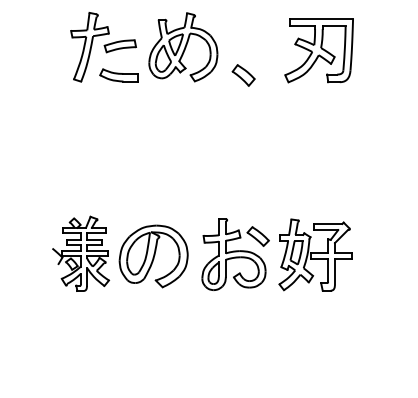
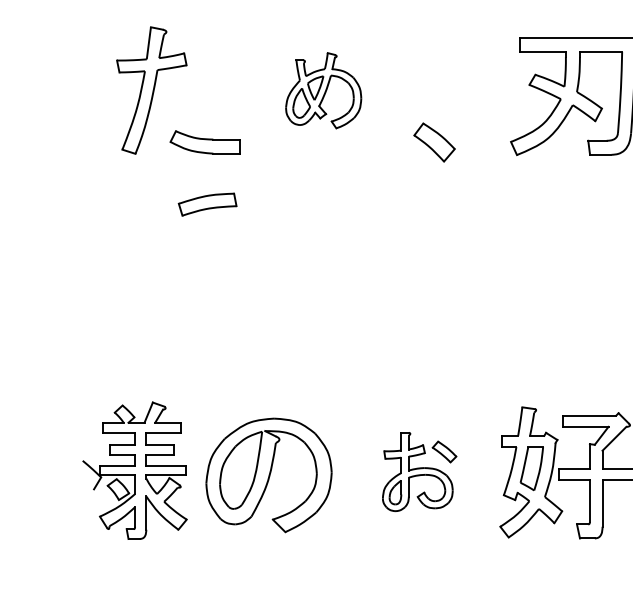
part: (119, 46) -> (206, 205), moved
part: (183, 47) -> (323, 90), size x0.6
part: (235, 254) -> (419, 471), size x0.6

